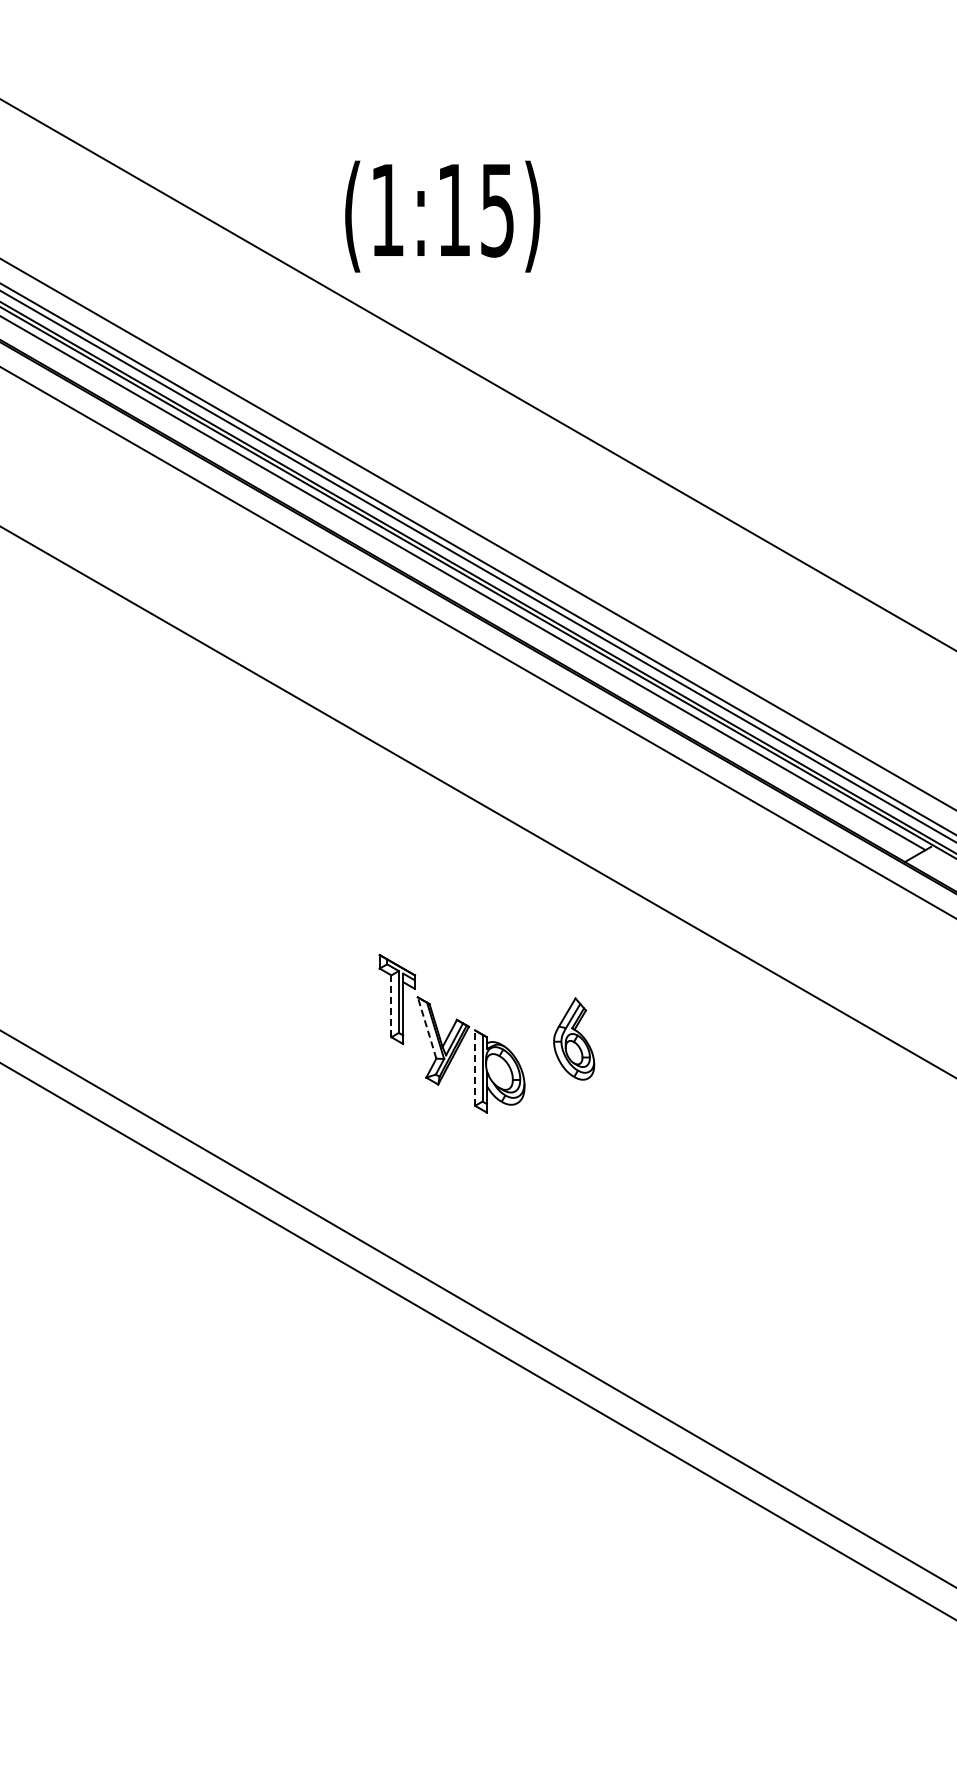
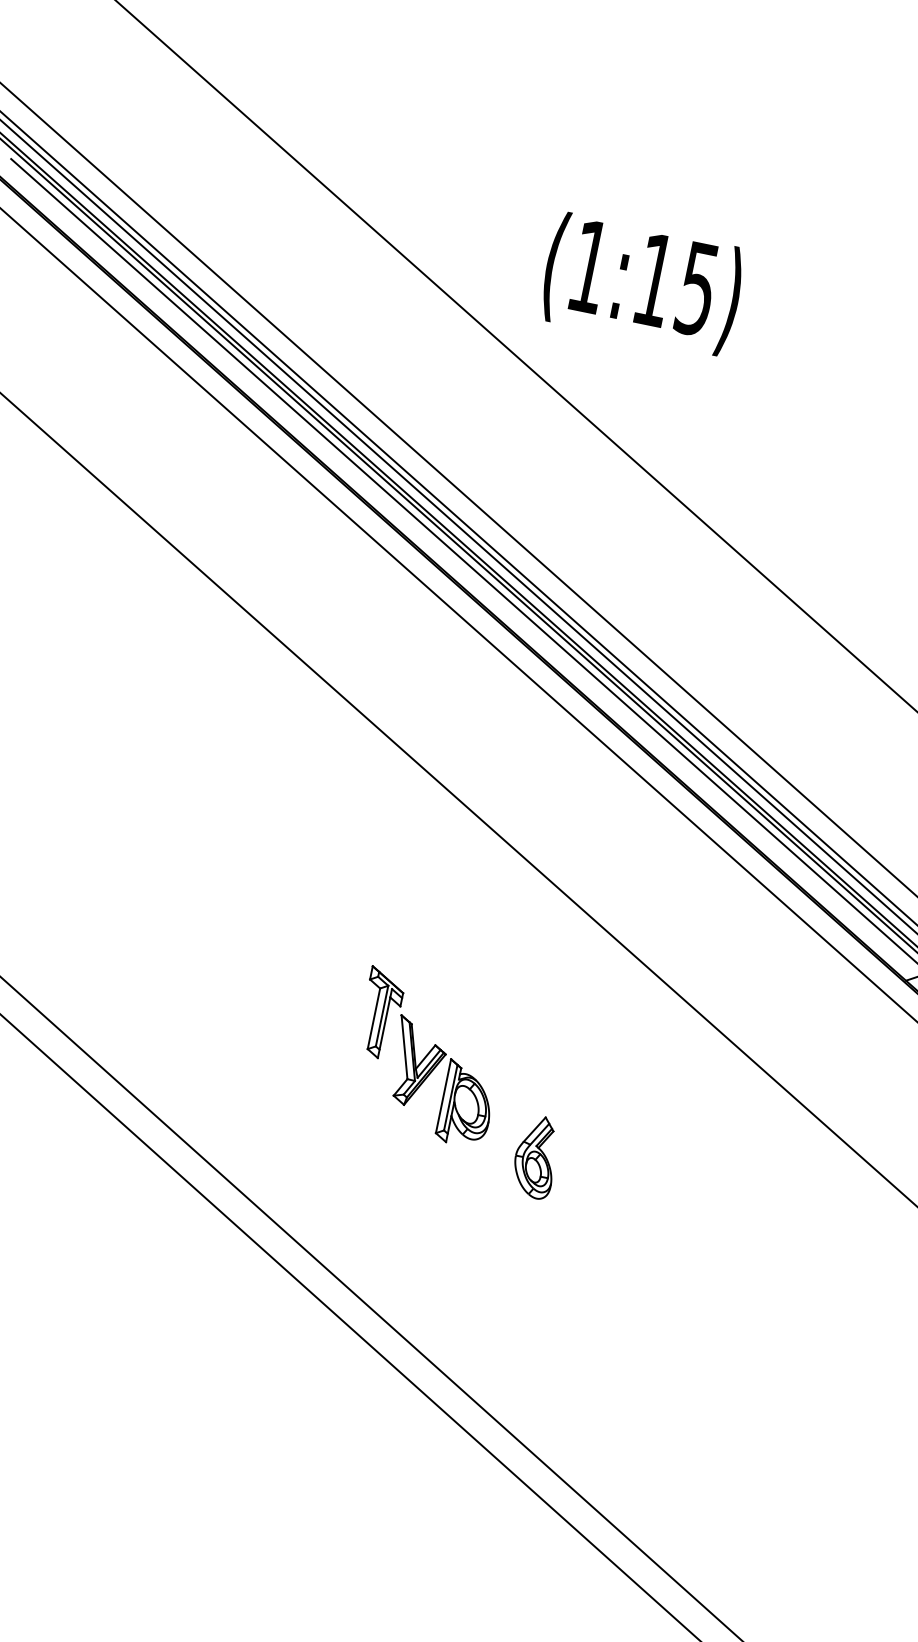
text: (442, 216) -> (642, 283), moved
line: (391, 1006) -> (373, 1018), dashed -> solid
line: (426, 1027) -> (404, 1046), dashed -> solid
part: (574, 1038) -> (536, 1156), moved
line: (475, 1068) -> (443, 1096), dashed -> solid

